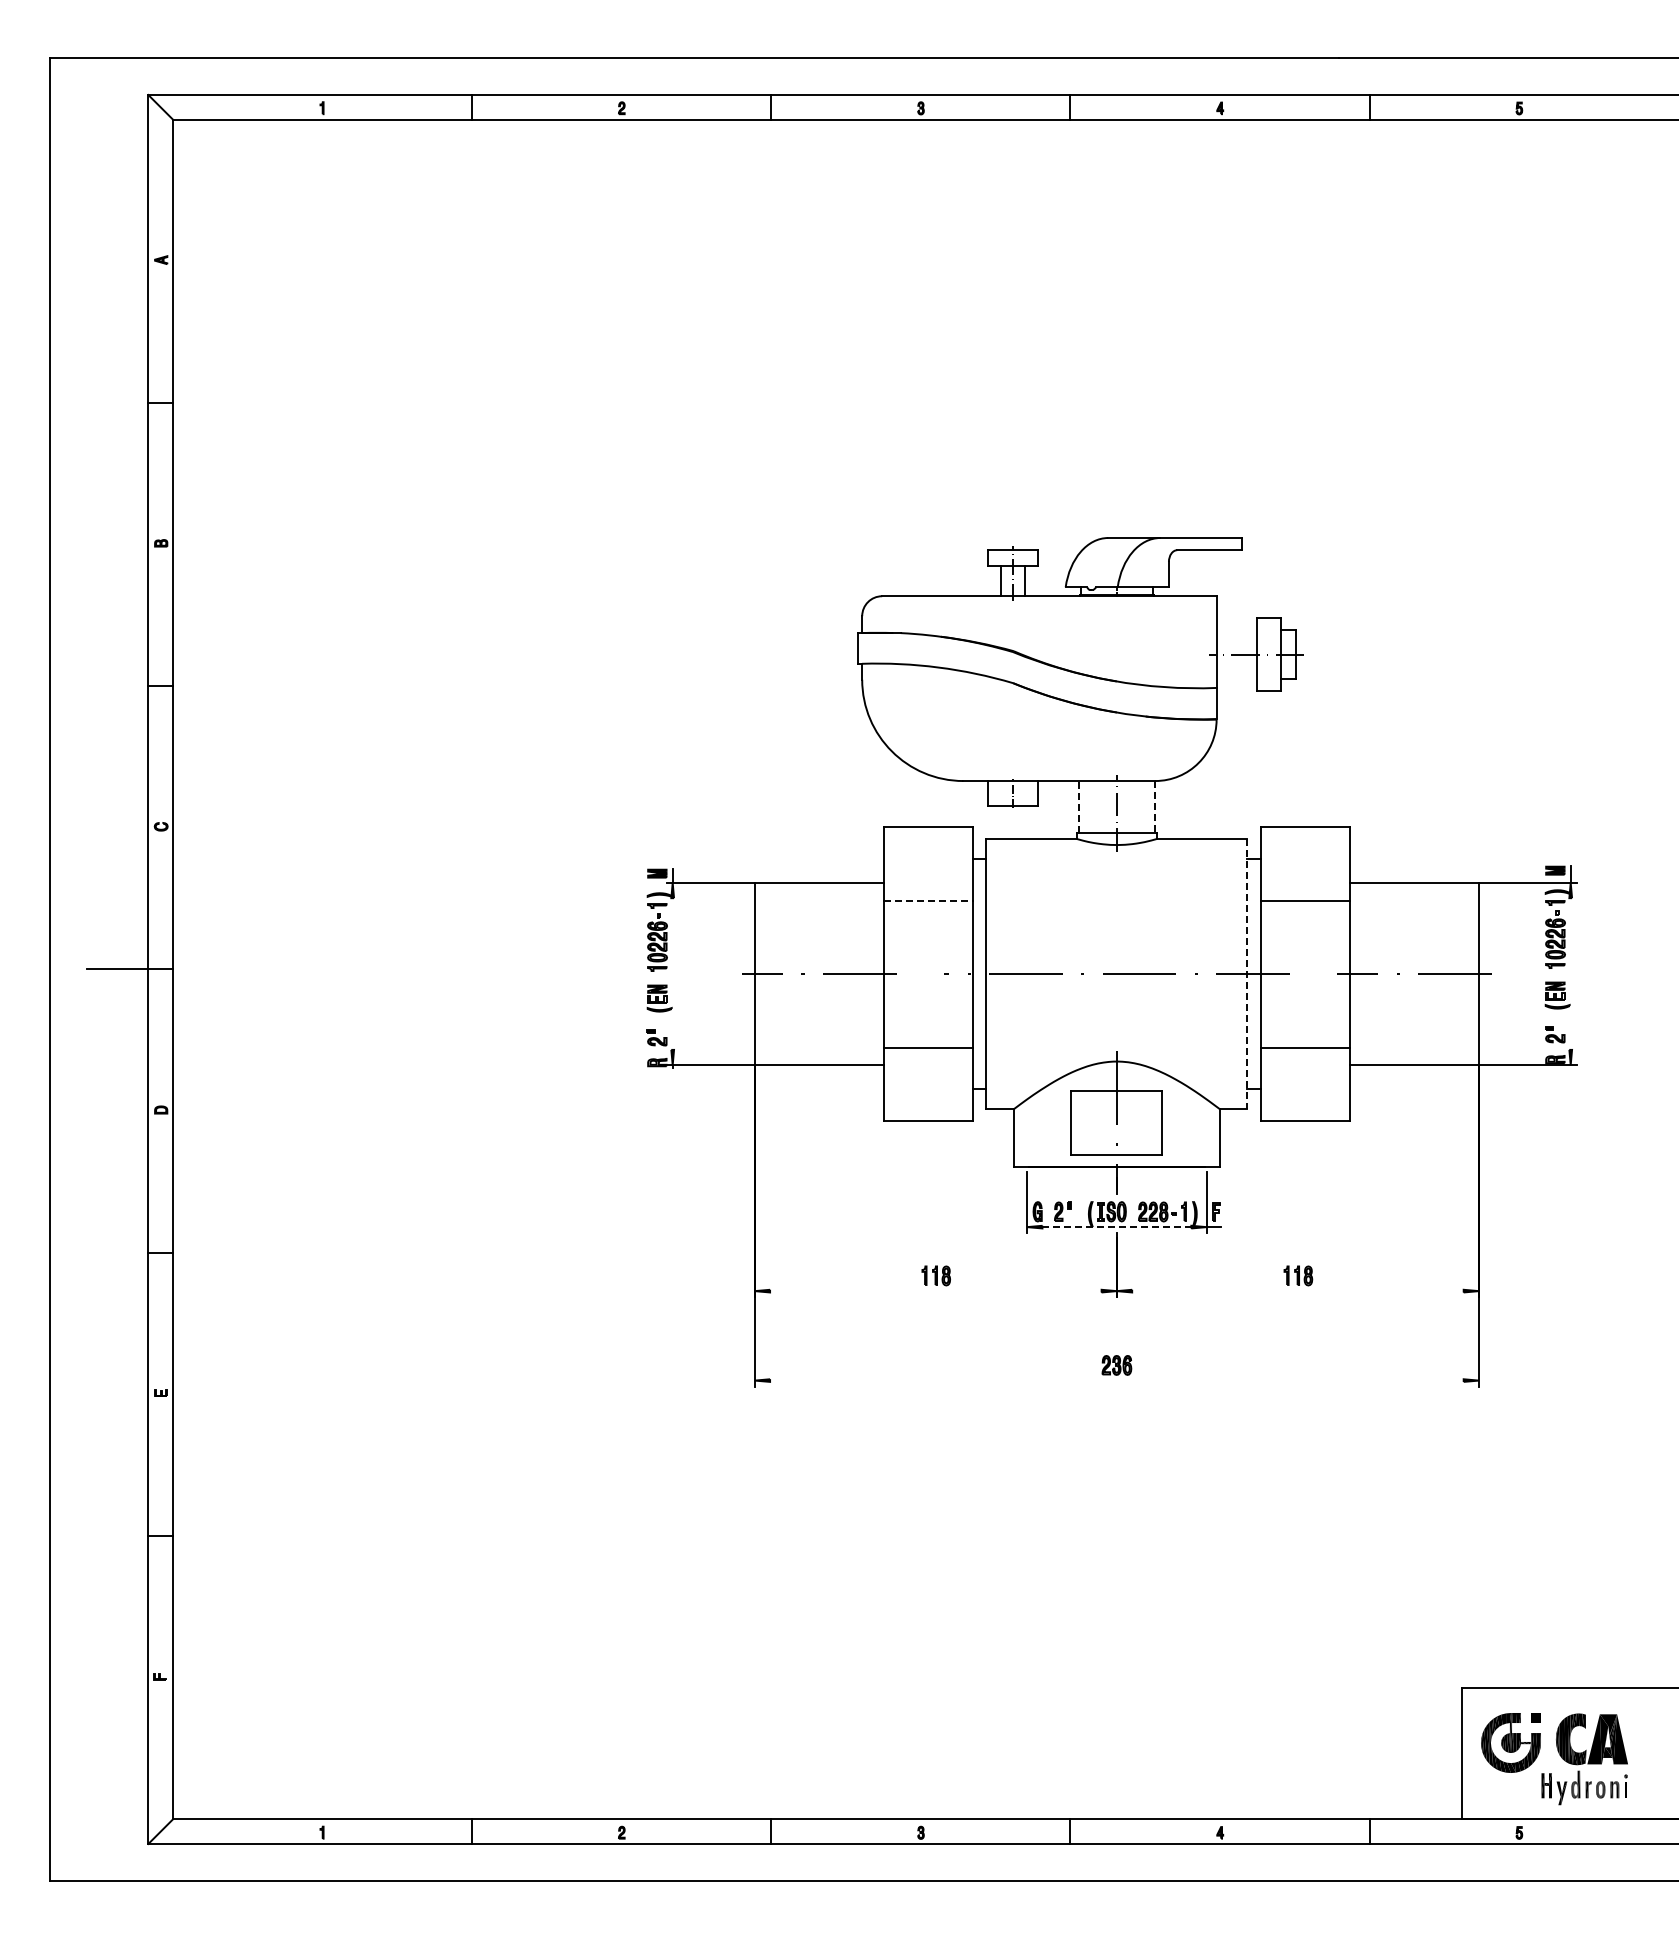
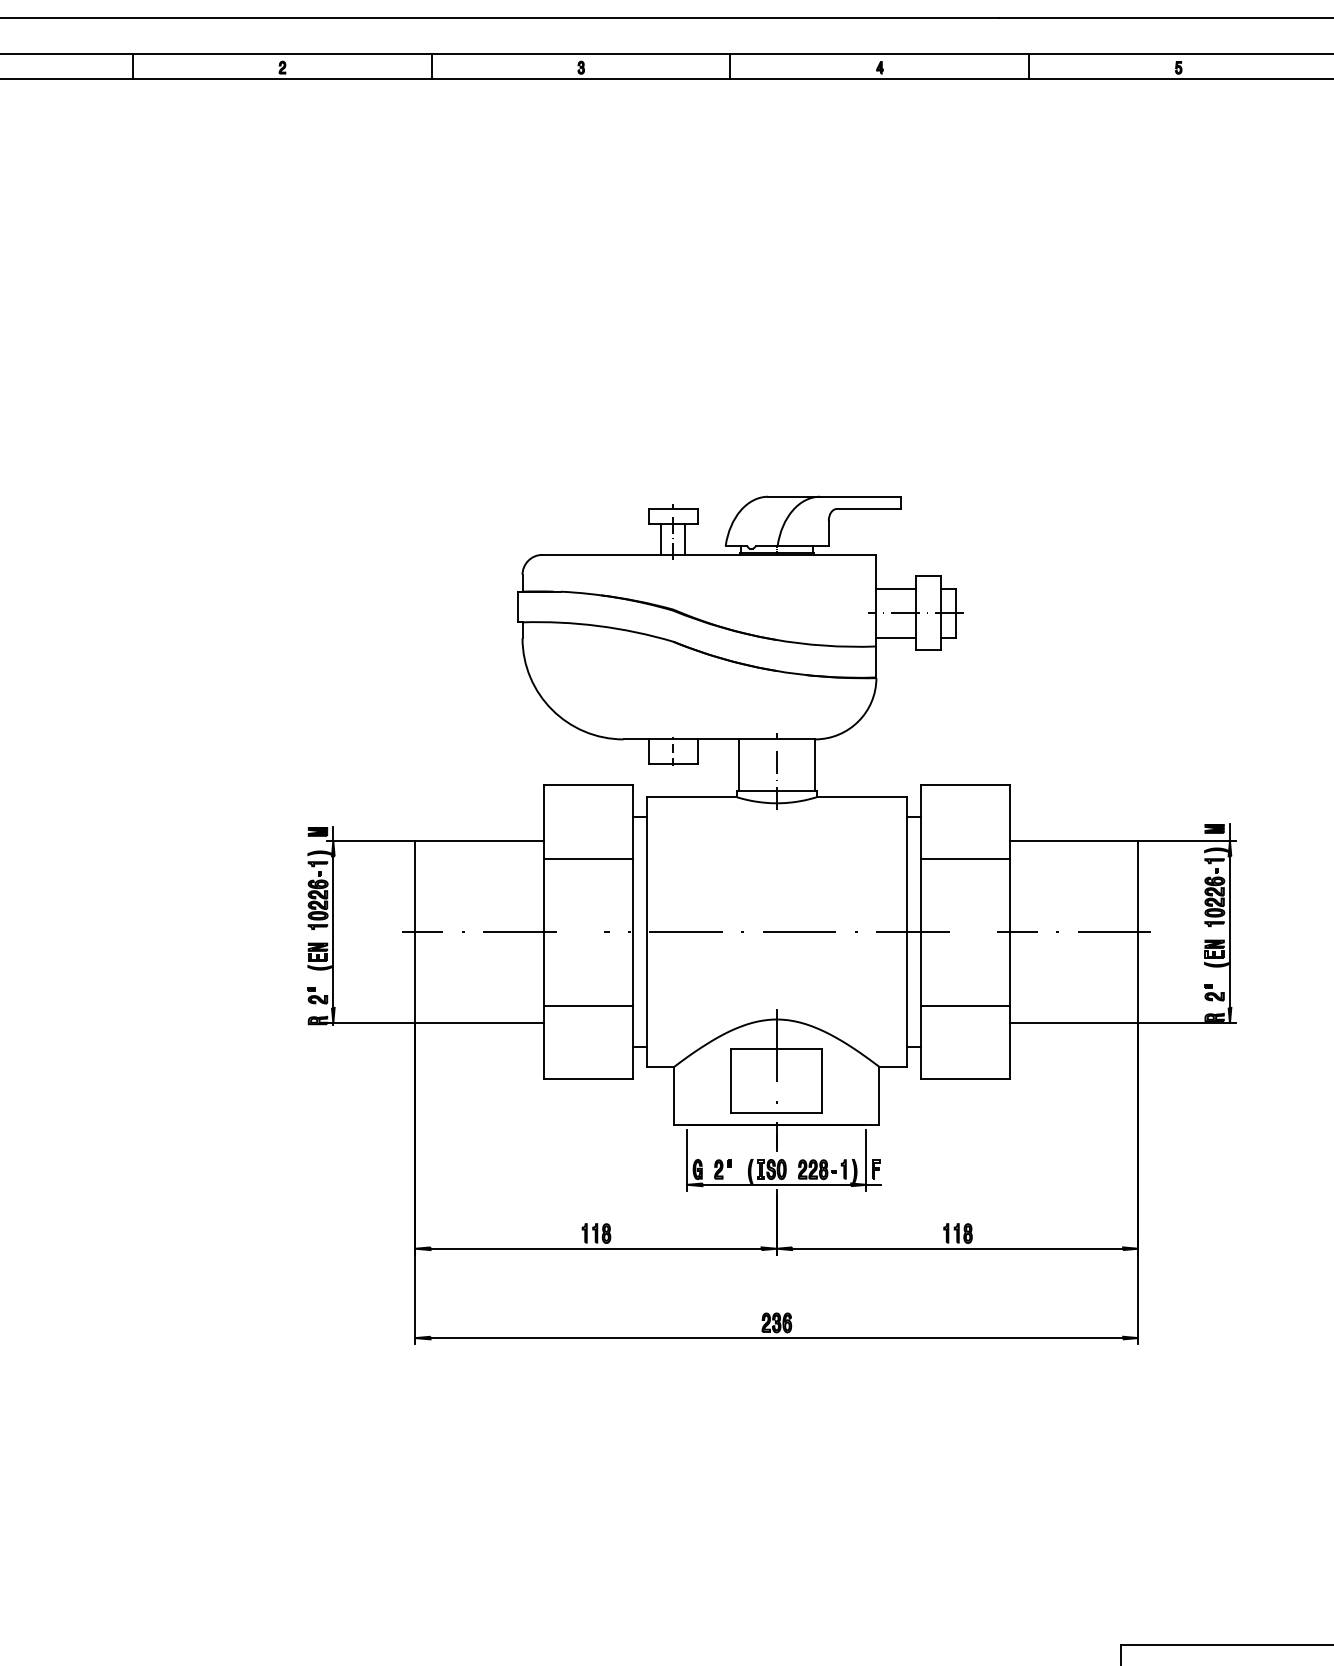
line: (1236, 630) -> (896, 589), added
line: (1236, 679) -> (896, 638), added
line: (1078, 806) -> (738, 764), dashed -> solid
line: (1155, 806) -> (815, 764), dashed -> solid
line: (928, 900) -> (588, 858), dashed -> solid
line: (672, 973) -> (333, 931), added
line: (1570, 973) -> (1229, 931), added
line: (1247, 974) -> (907, 932), dashed -> solid
line: (1117, 1227) -> (777, 1185), dashed -> solid
line: (935, 1291) -> (595, 1249), added
line: (1297, 1291) -> (957, 1249), added
line: (1116, 1380) -> (776, 1337), added

